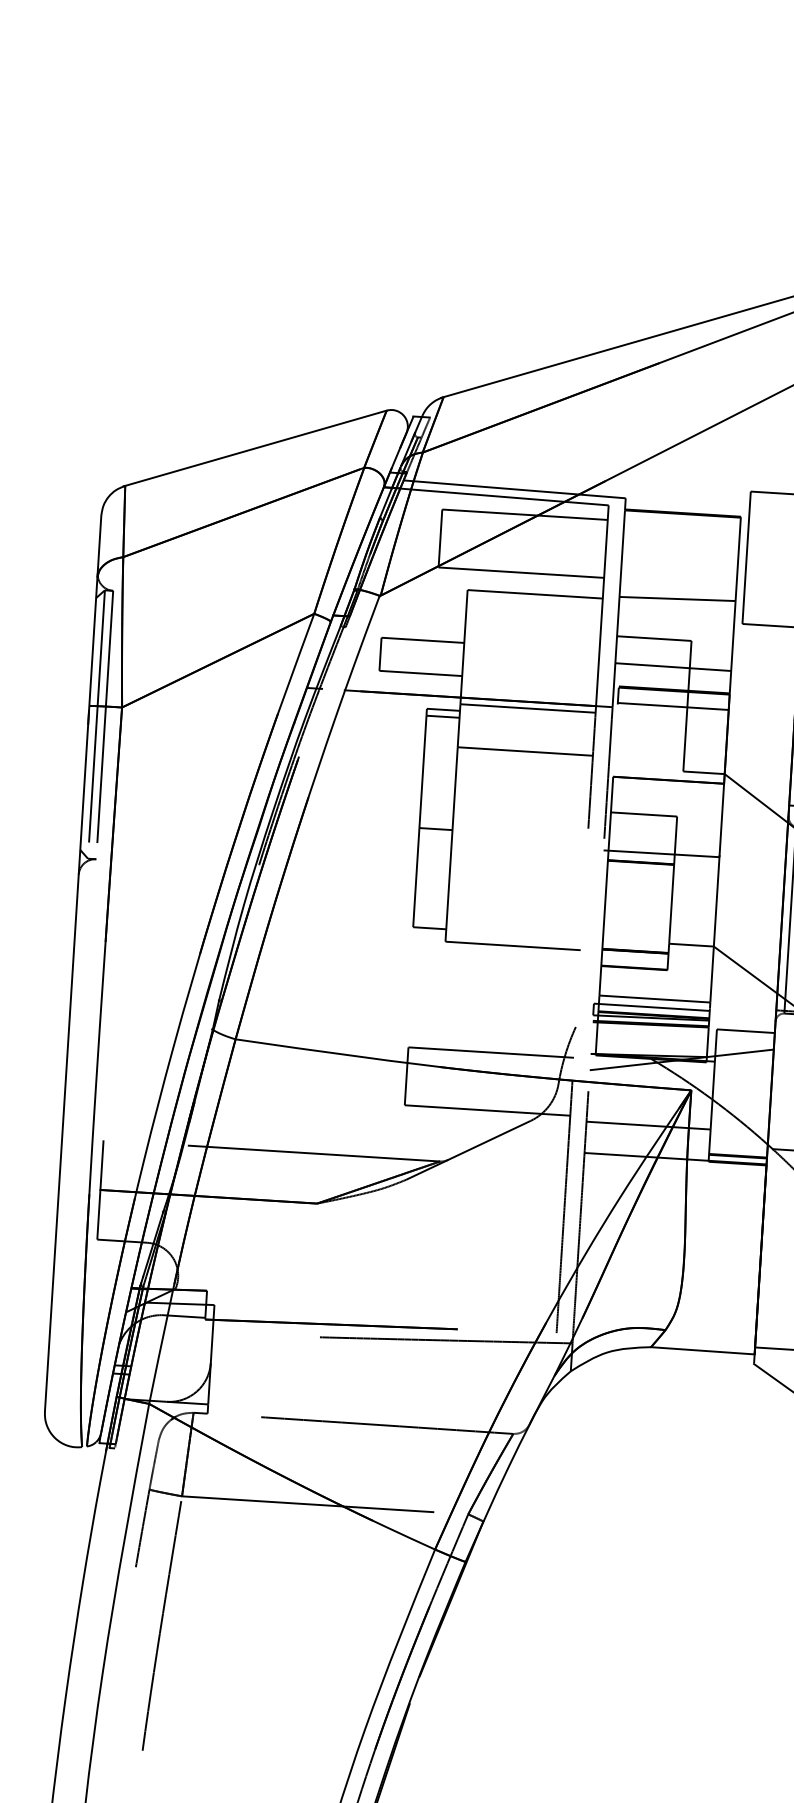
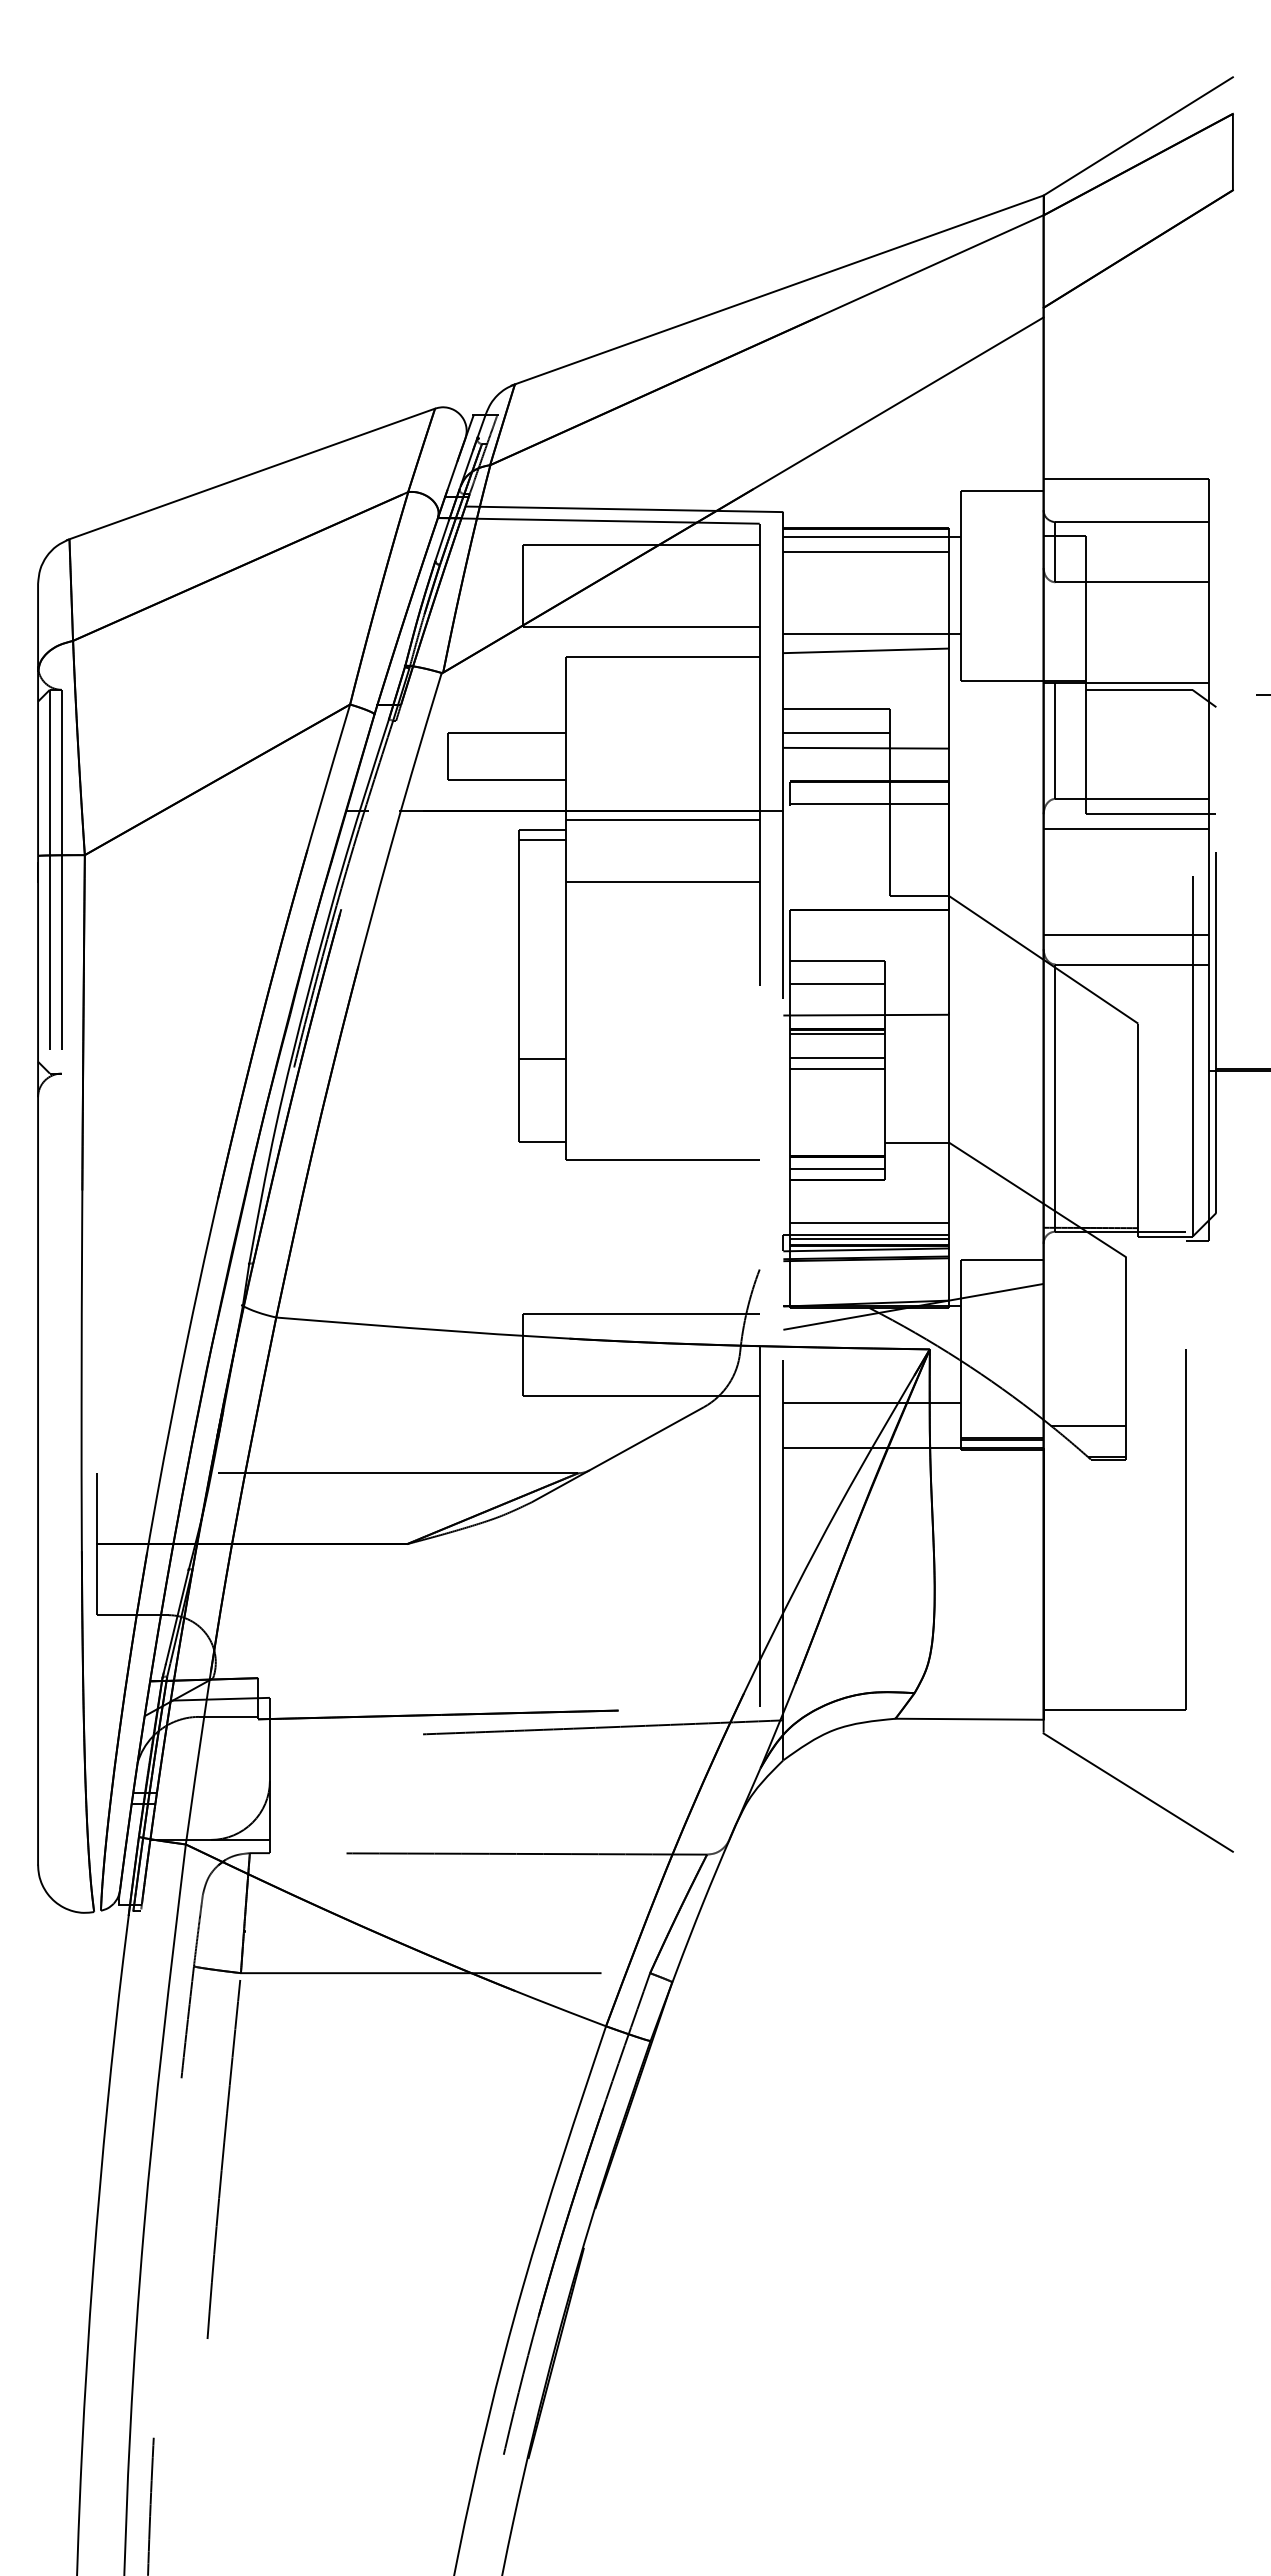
line: (686, 519) -> (871, 537), added
line: (682, 529) -> (866, 551), added
line: (682, 587) -> (871, 634), added
line: (653, 655) -> (836, 733), added
line: (435, 829) -> (542, 1059), moved
line: (642, 831) -> (837, 984), added
line: (640, 866) -> (837, 1034), added
line: (639, 882) -> (837, 1058), added
line: (639, 889) -> (837, 1068), added
line: (634, 960) -> (837, 1169), added
line: (653, 1010) -> (869, 1239), added

